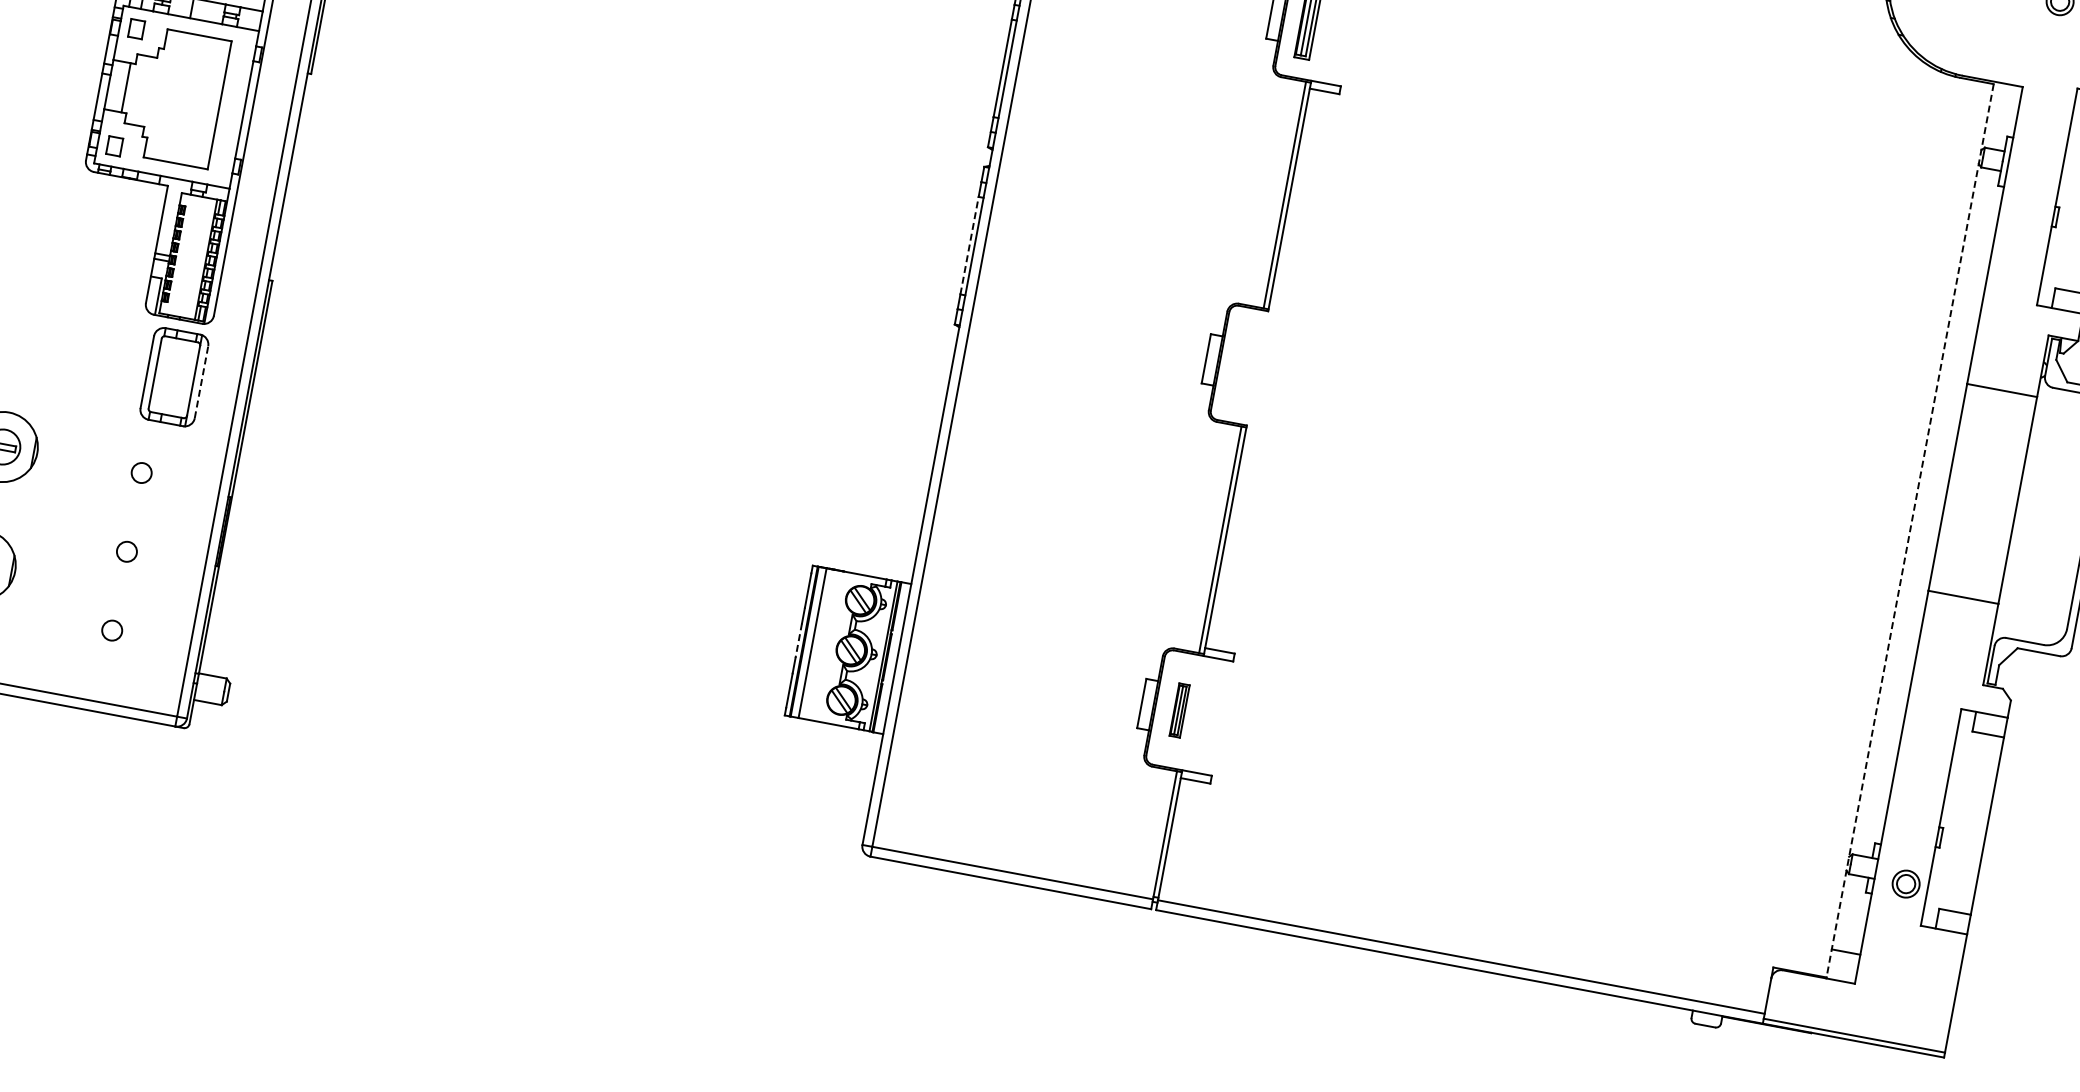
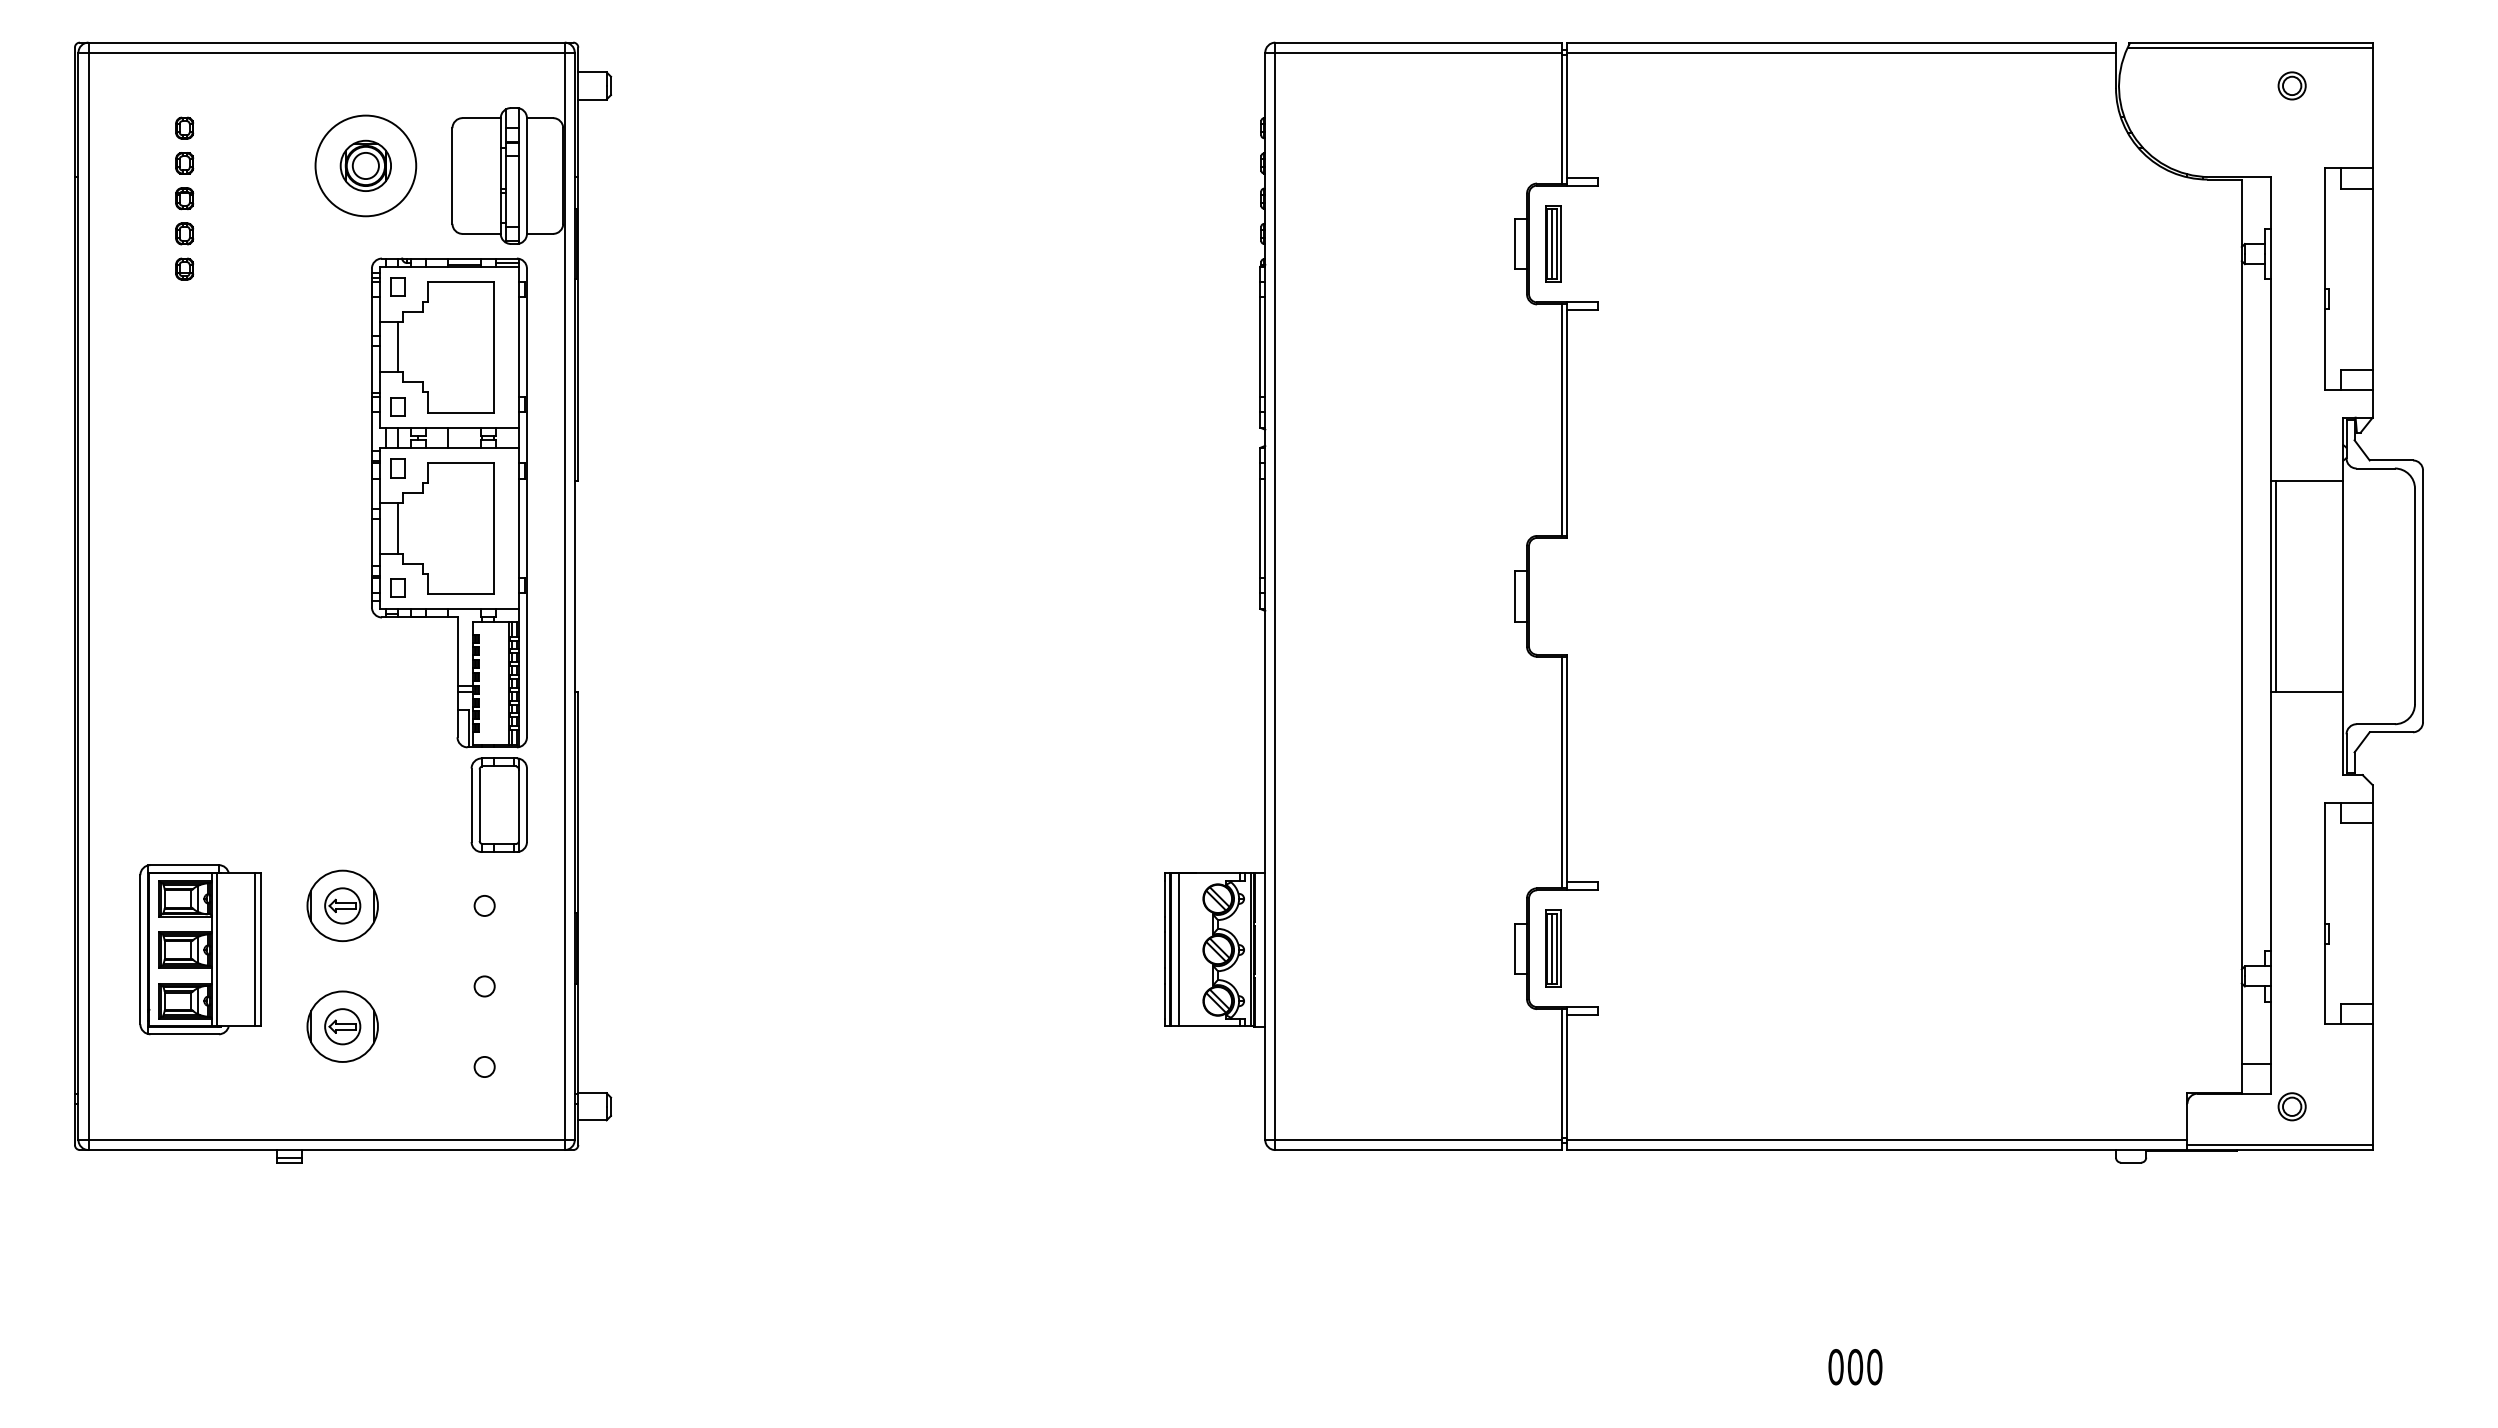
line: (969, 245) -> (1260, 528), dashed -> solid
line: (200, 382) -> (526, 805), dashed -> solid
line: (1953, 488) -> (2276, 586), added
line: (1909, 531) -> (2241, 636), dashed -> solid
line: (798, 641) -> (1164, 950), dashed -> solid
part: (1179, 710) -> (1553, 948), size x1.43
part: (1905, 883) -> (2291, 1106), moved

